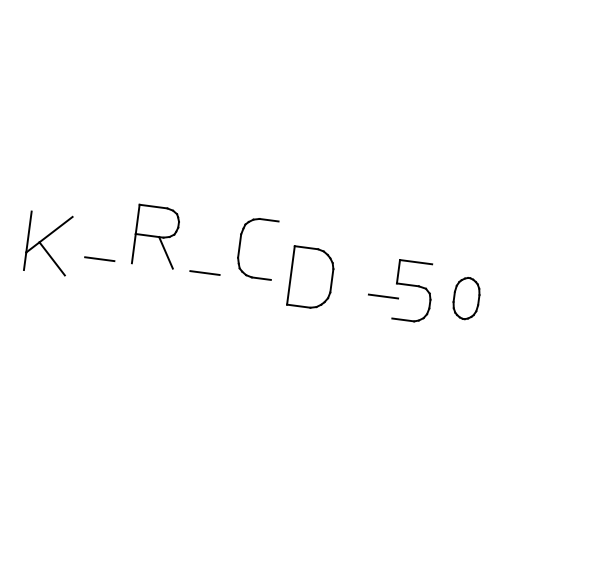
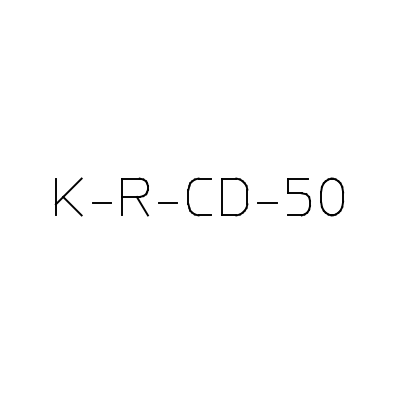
part: (155, 235) -> (134, 196), moved
part: (239, 245) -> (188, 196), moved
line: (383, 296) -> (267, 202), moved
part: (467, 297) -> (332, 196), size x1.43

